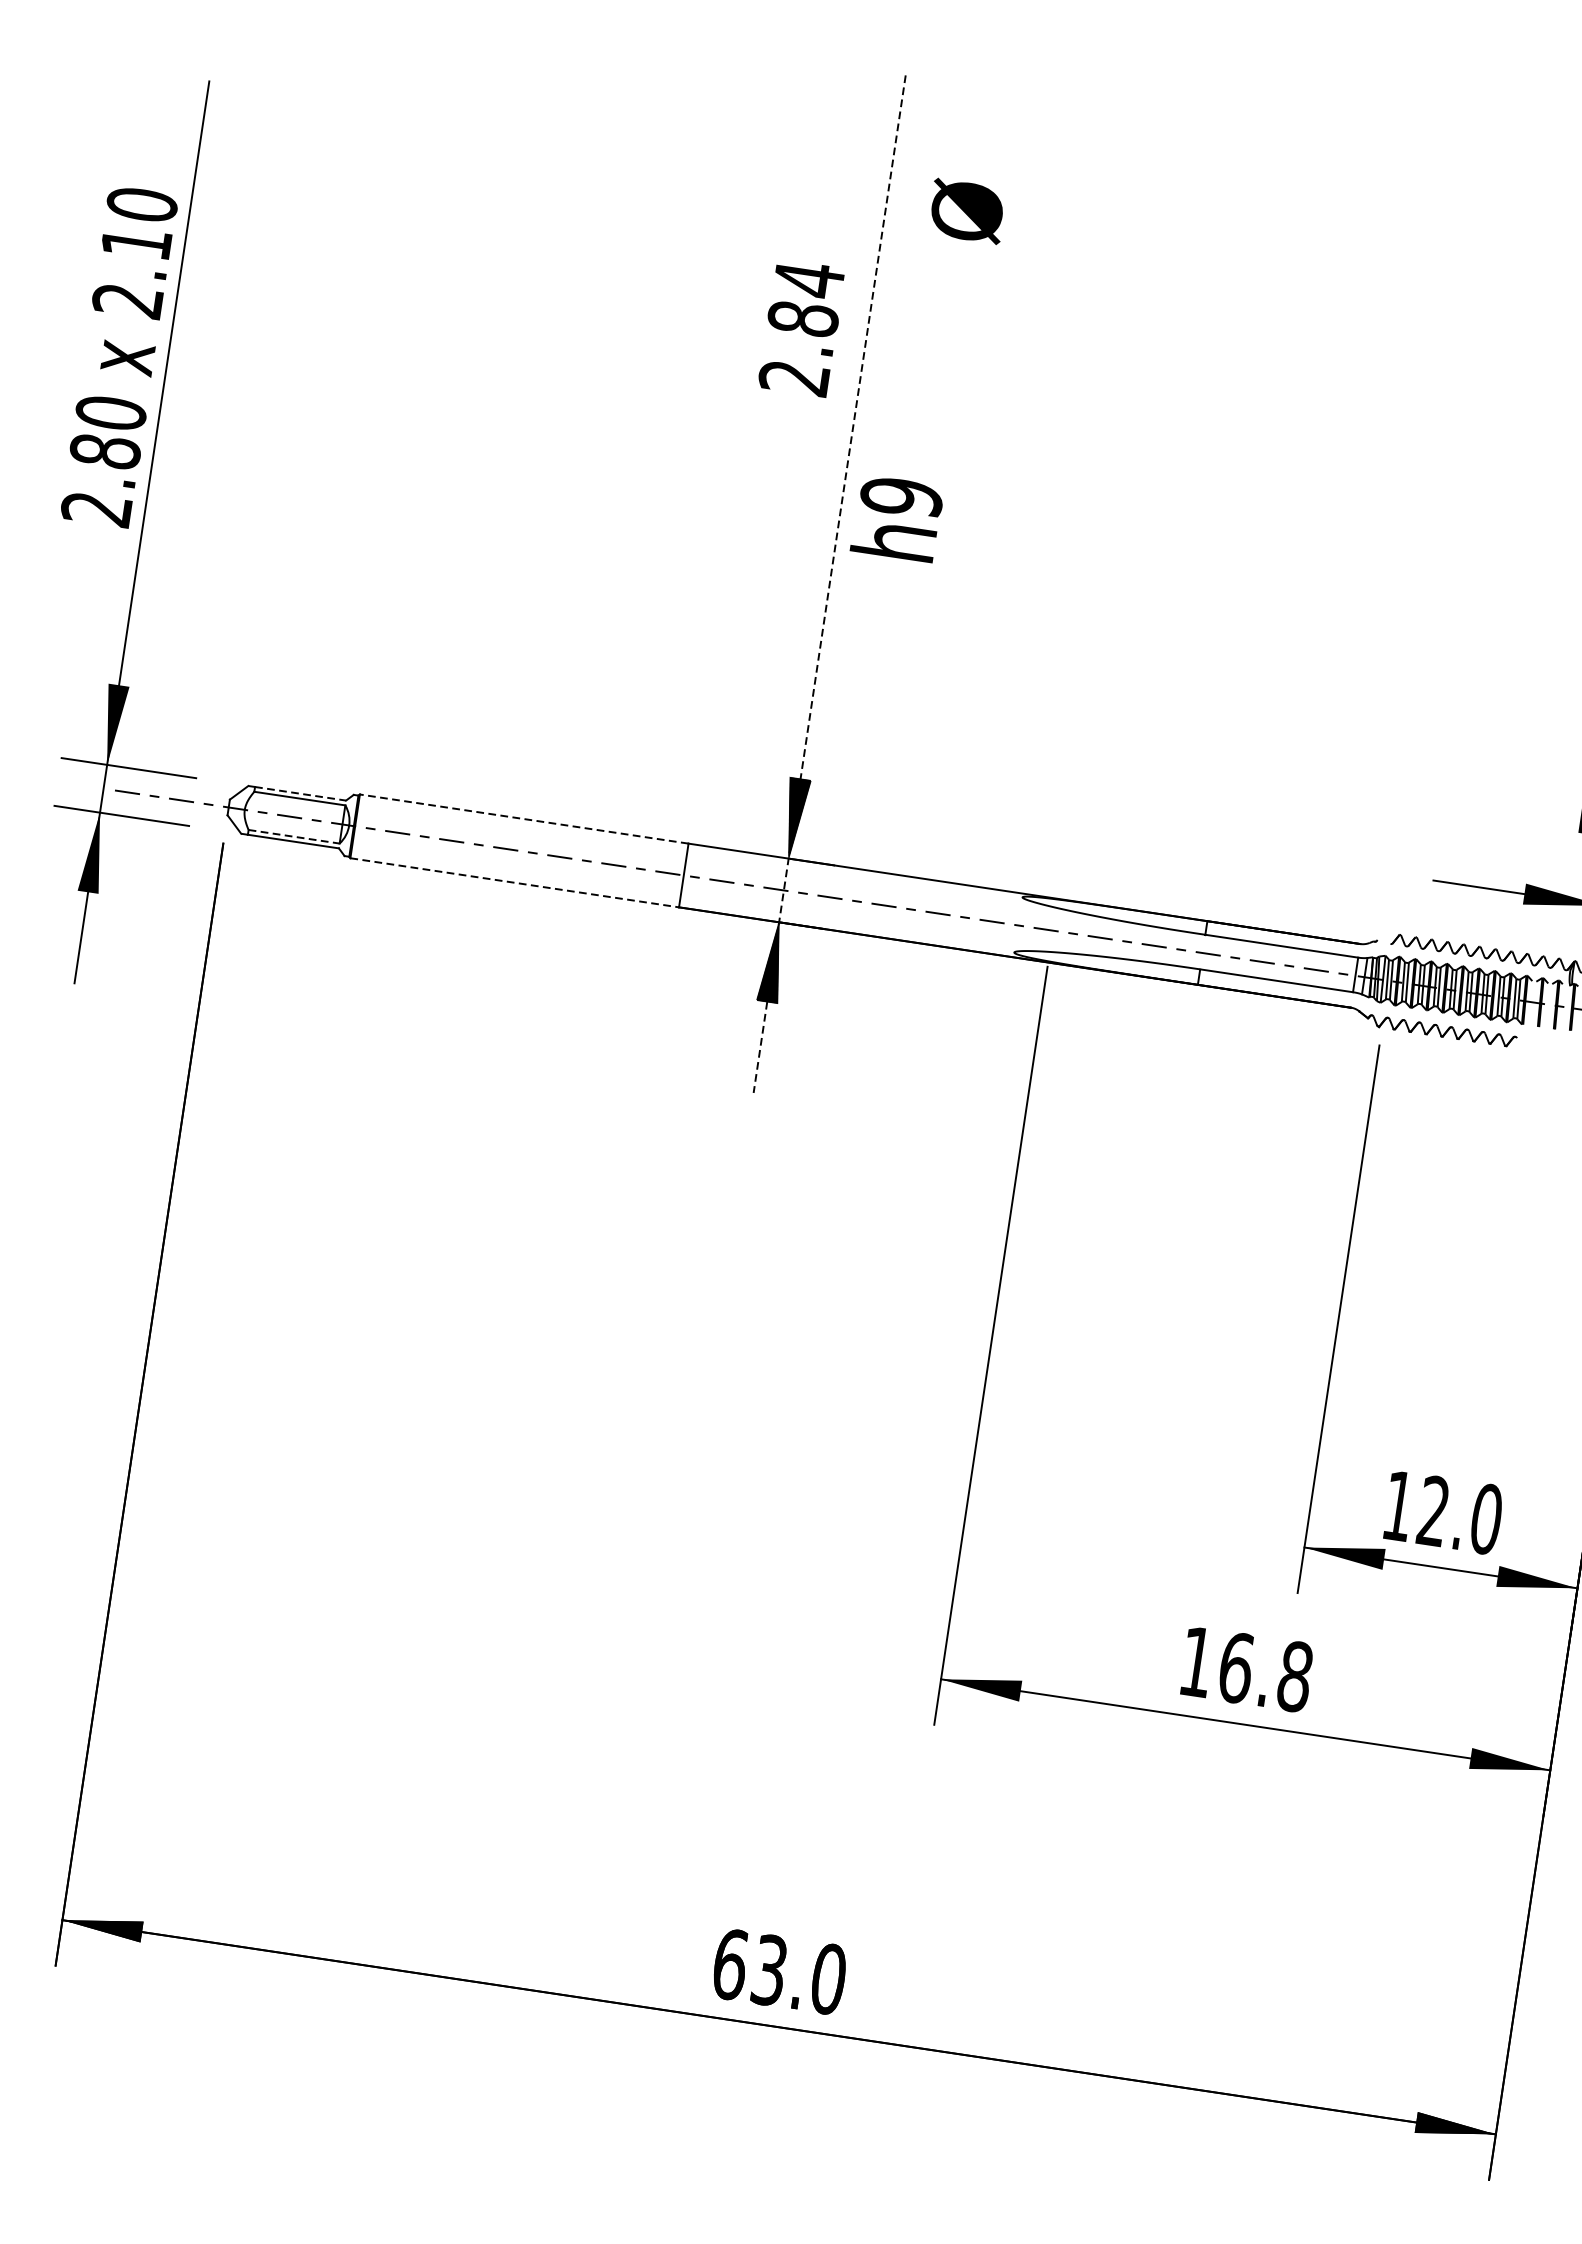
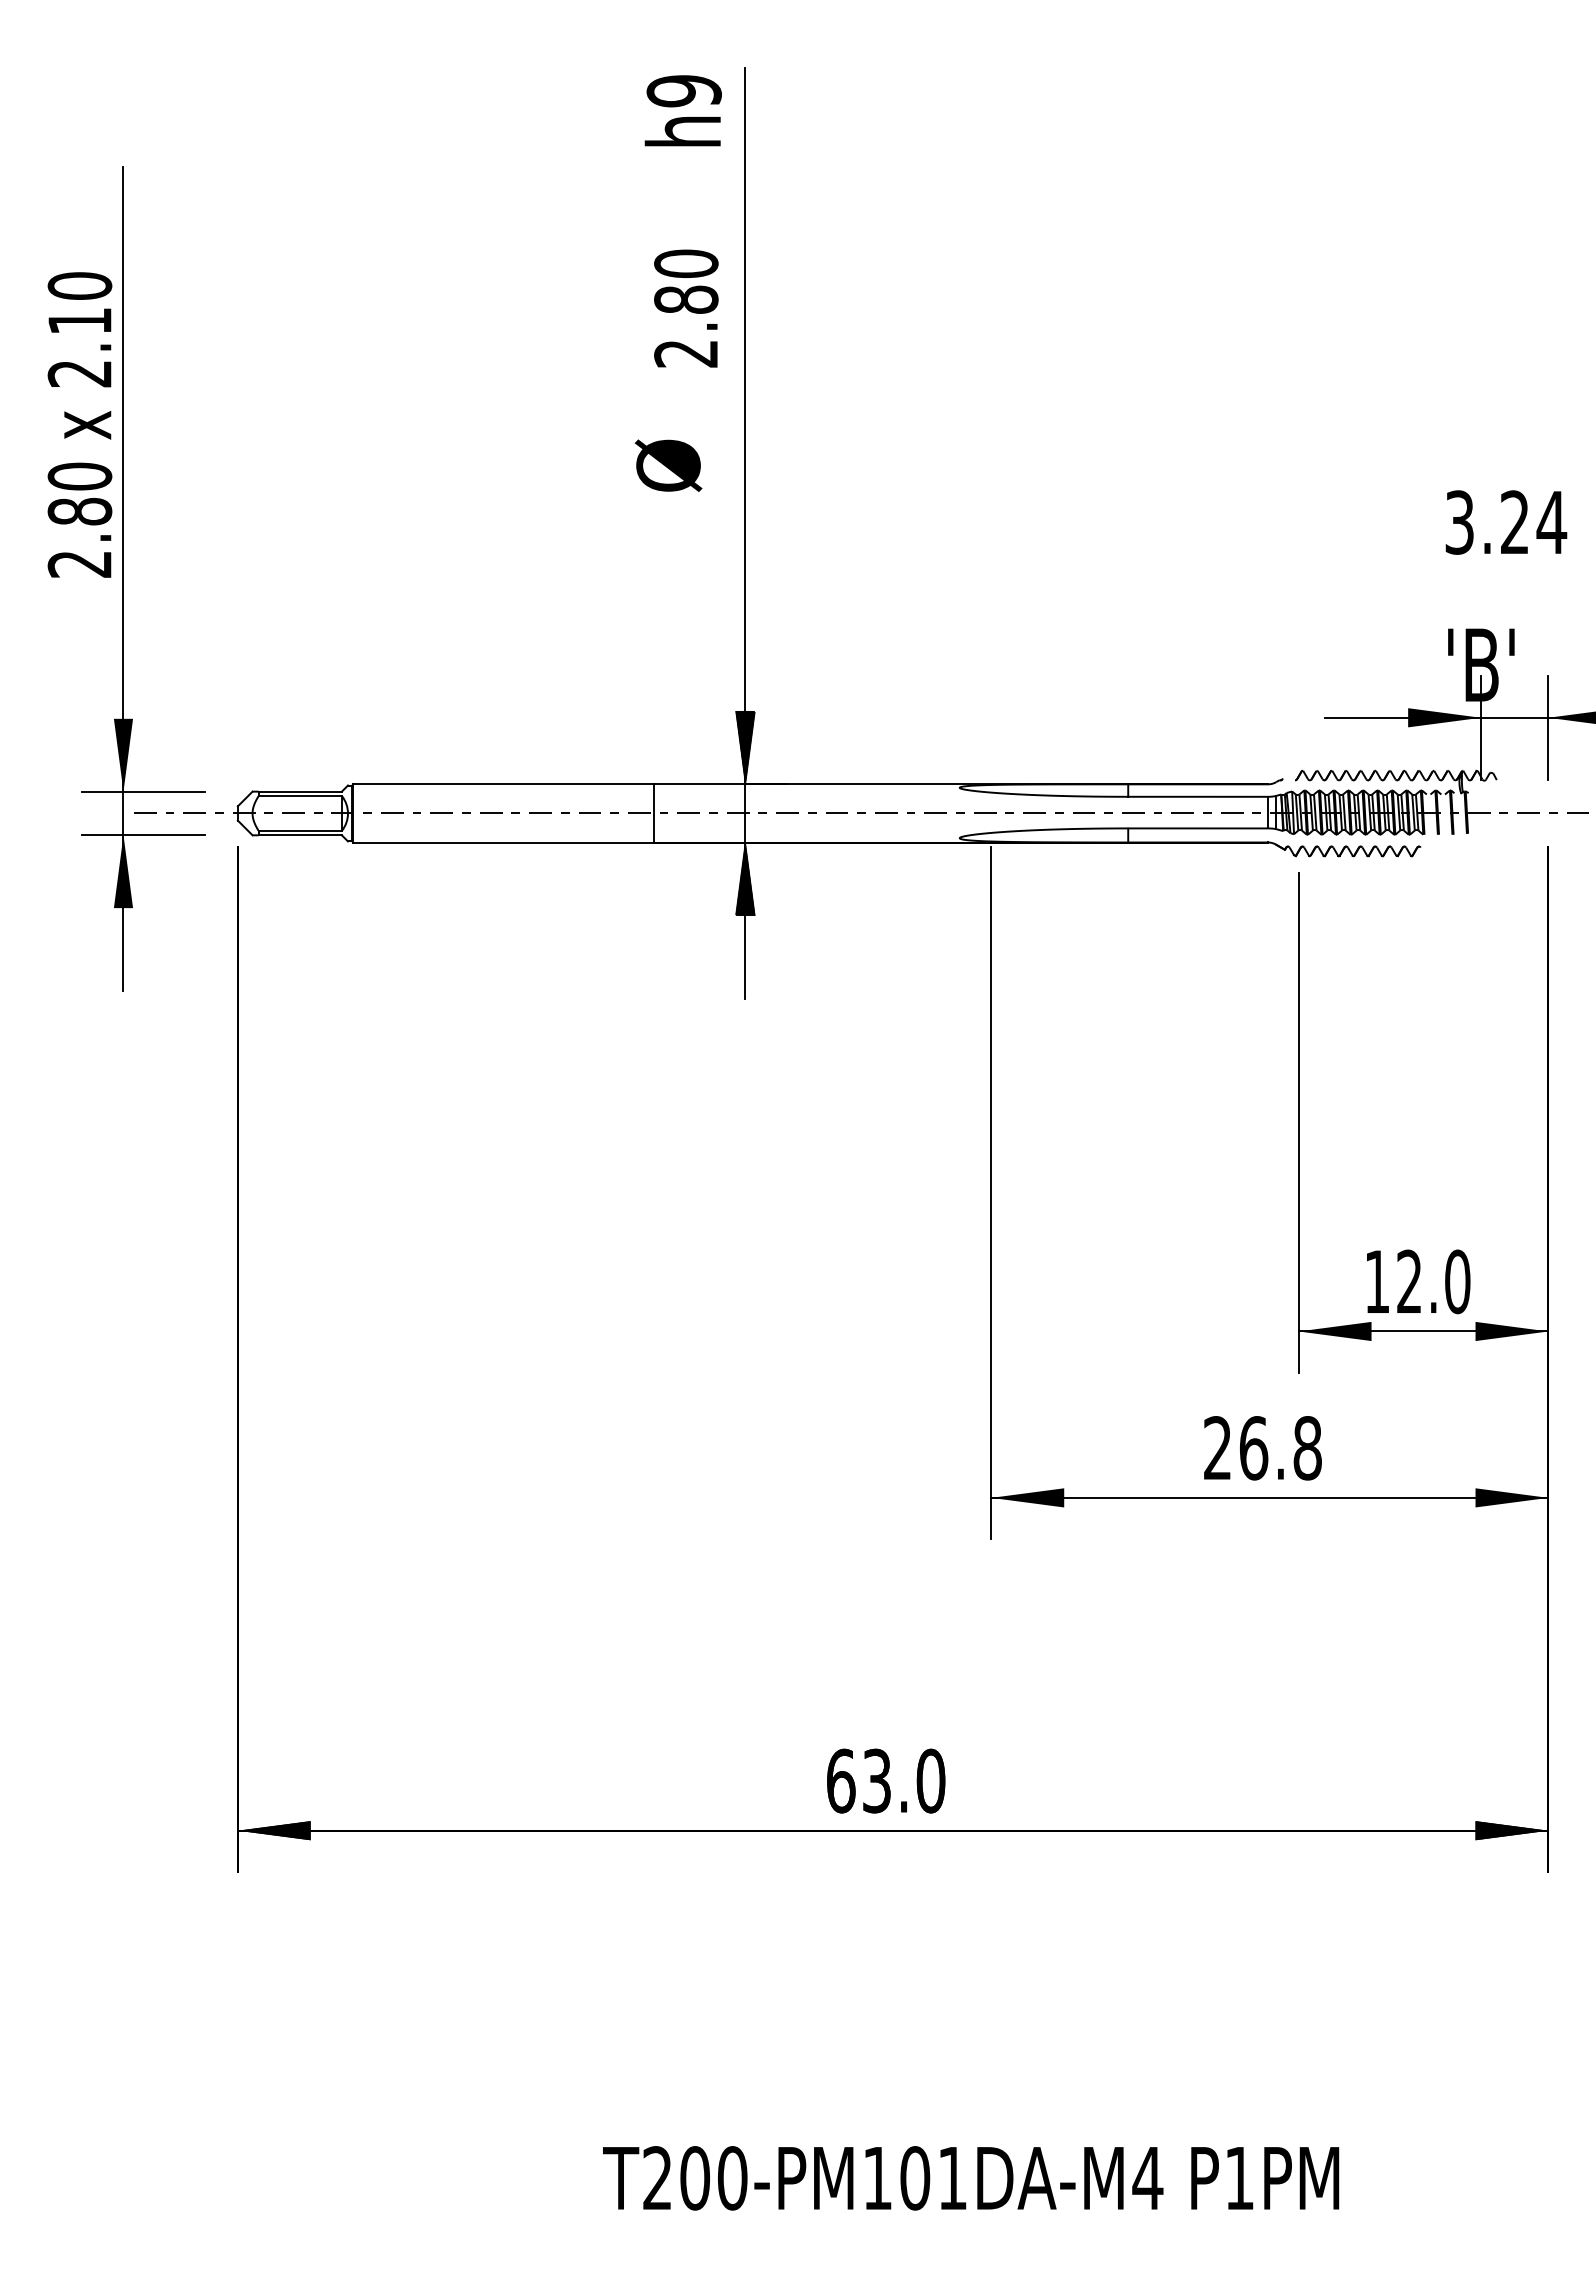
text: (967, 211) -> (668, 465), moved
text: (809, 279) -> (686, 263), 2.84 -> 2.80
text: (896, 518) -> (682, 110), moved
line: (829, 584) -> (745, 533), dashed -> solid
line: (300, 793) -> (300, 791), dashed -> solid
line: (524, 819) -> (503, 784), dashed -> solid
line: (294, 836) -> (300, 830), dashed -> solid
line: (515, 882) -> (504, 842), dashed -> solid
text: (1196, 1661) -> (1217, 1447), 16.8 -> 26.8

